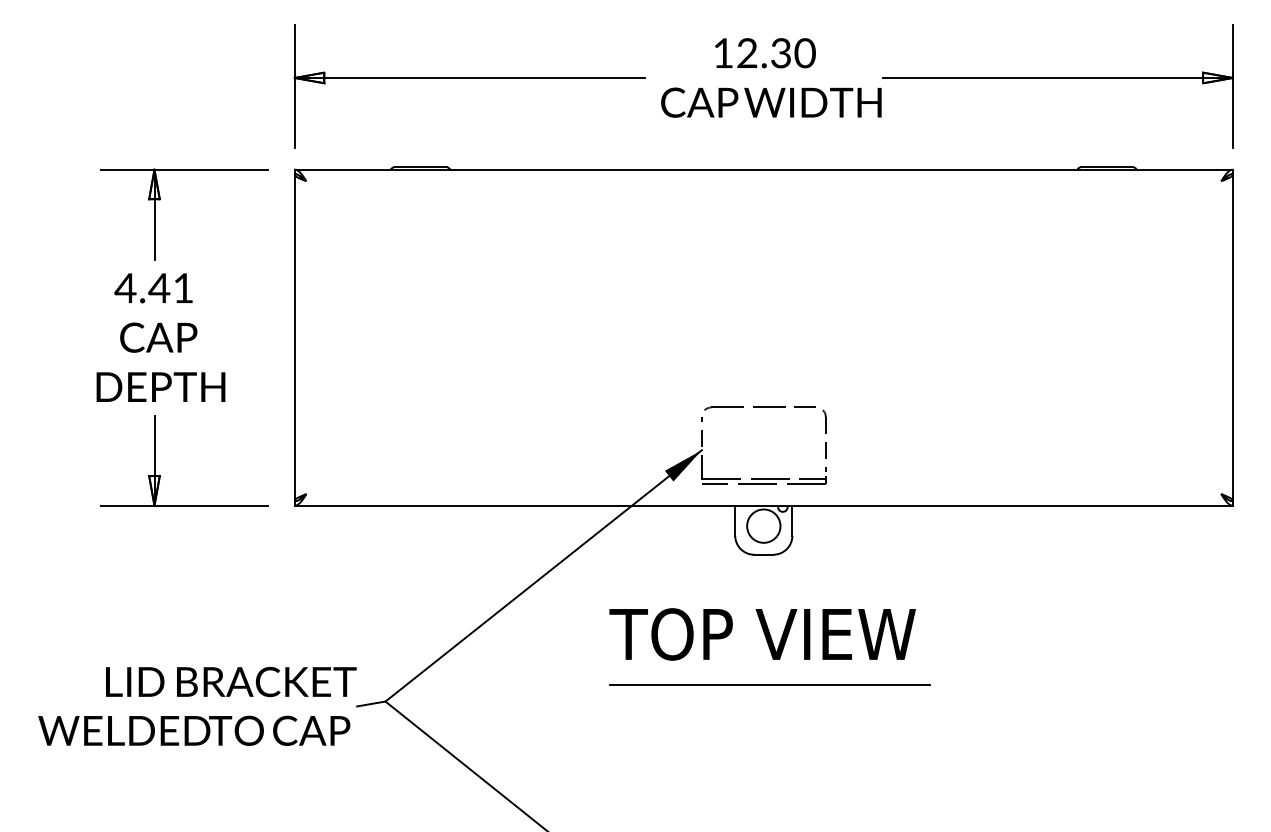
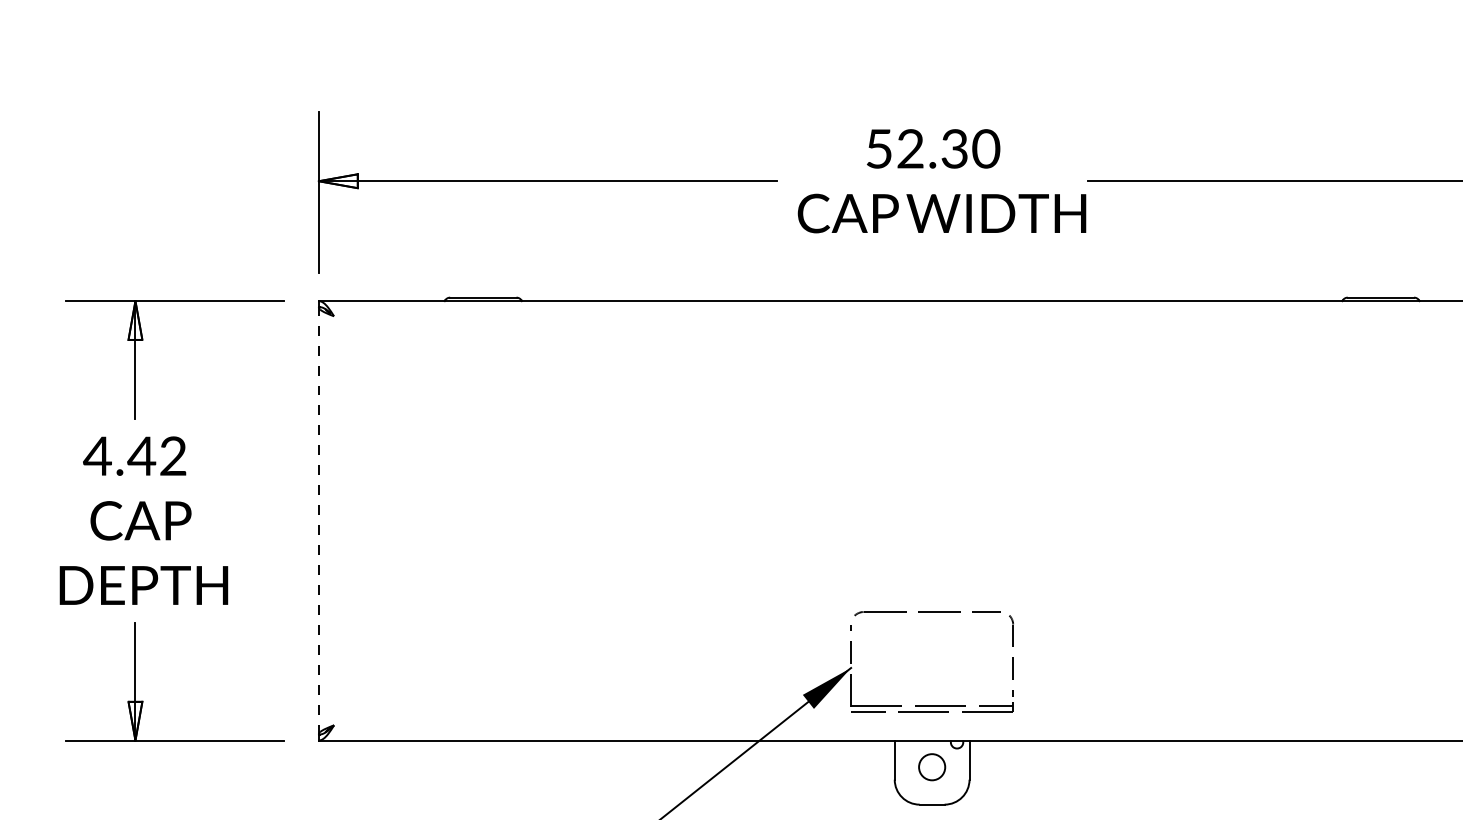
text: (723, 53) -> (879, 149), 12.30 -> 52.30
text: (183, 288) -> (173, 456), 4.41 -> 4.42
line: (294, 337) -> (318, 520), solid -> dashed
circle: (763, 525) -> (931, 766), size x0.6

